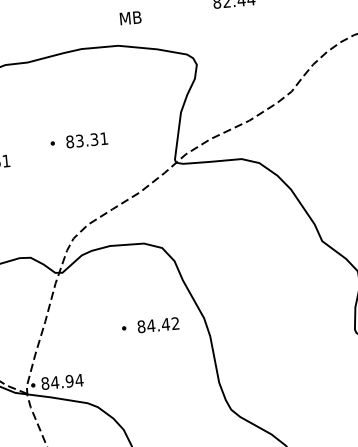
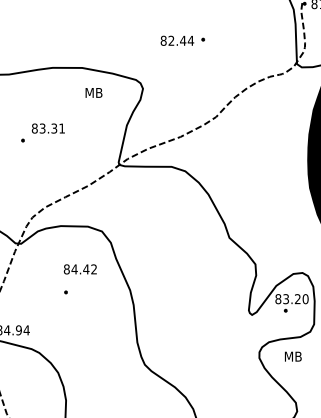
text: (130, 17) -> (93, 92), moved
text: (85, 140) -> (47, 128), moved
text: (157, 325) -> (79, 269), moved

